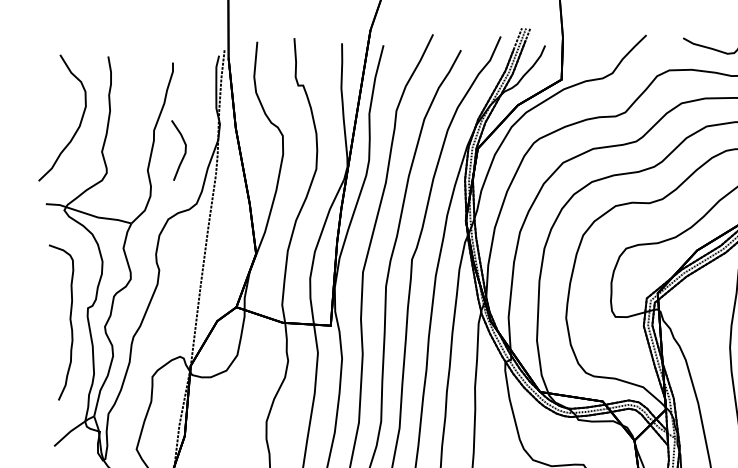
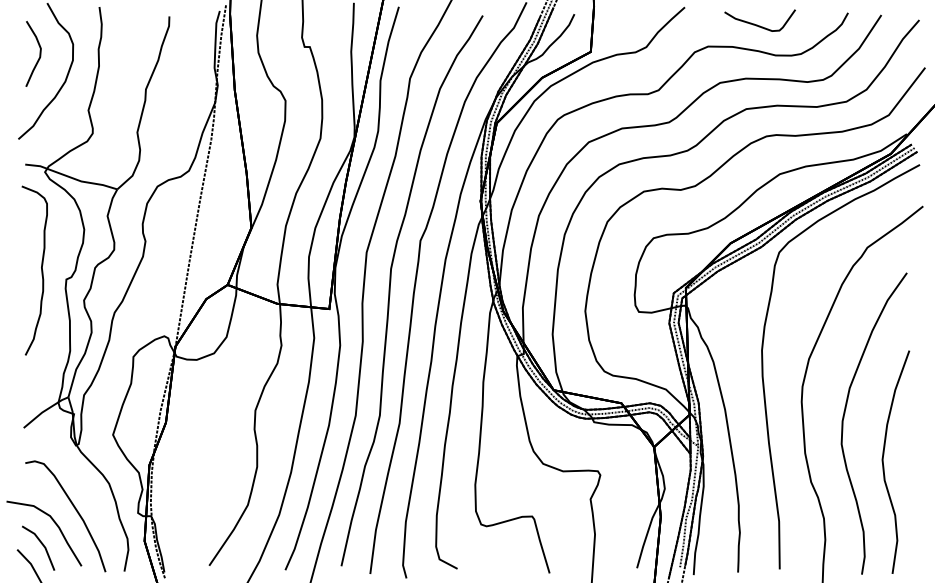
curve: (184, 149) -> (39, 53), moved
curve: (70, 321) -> (41, 270), moved

